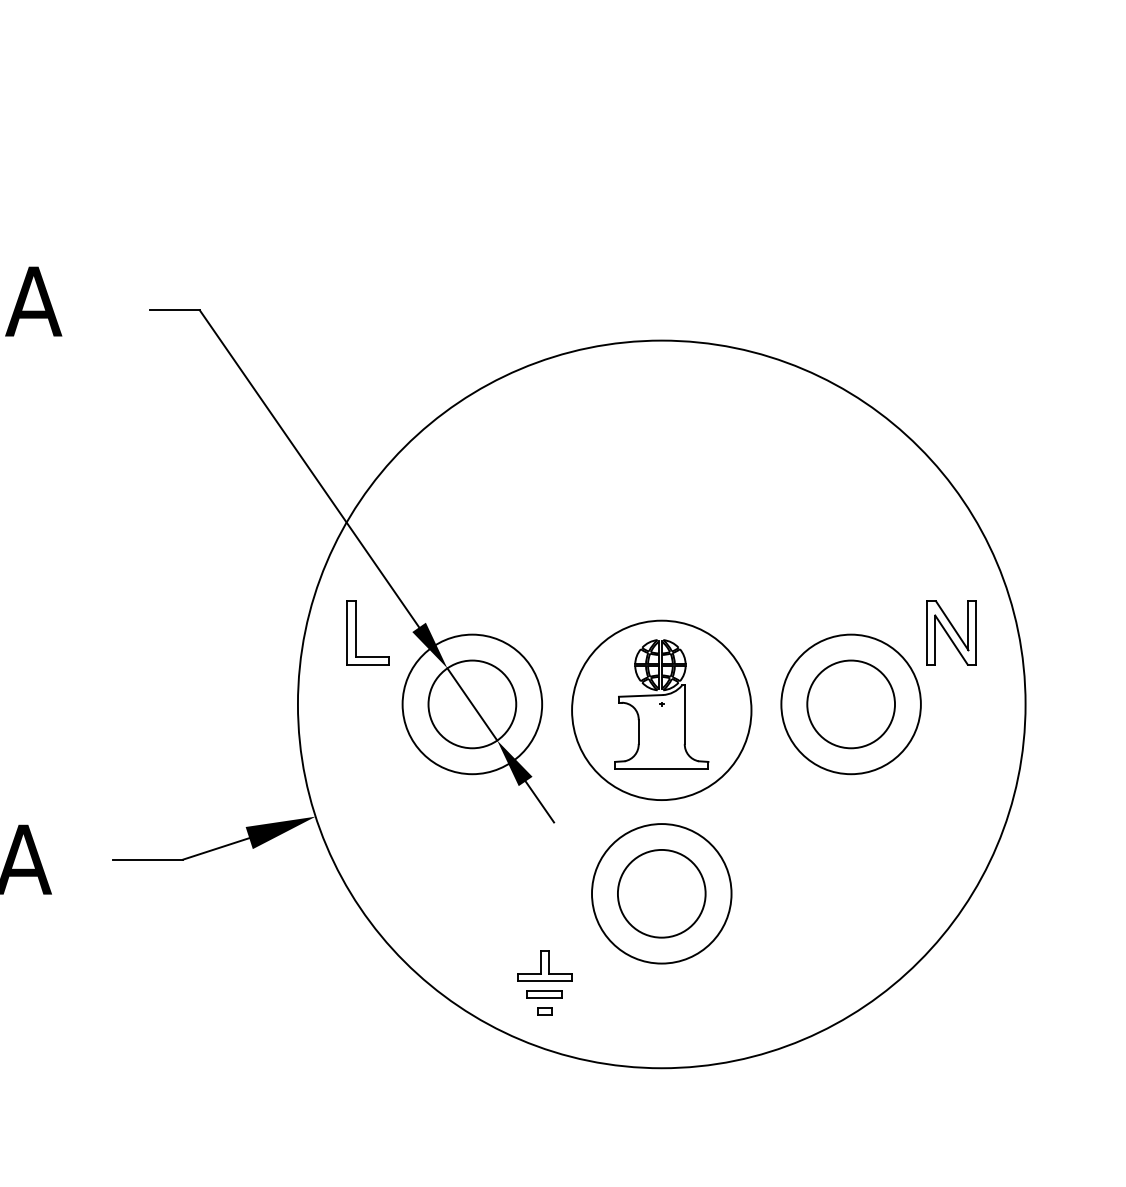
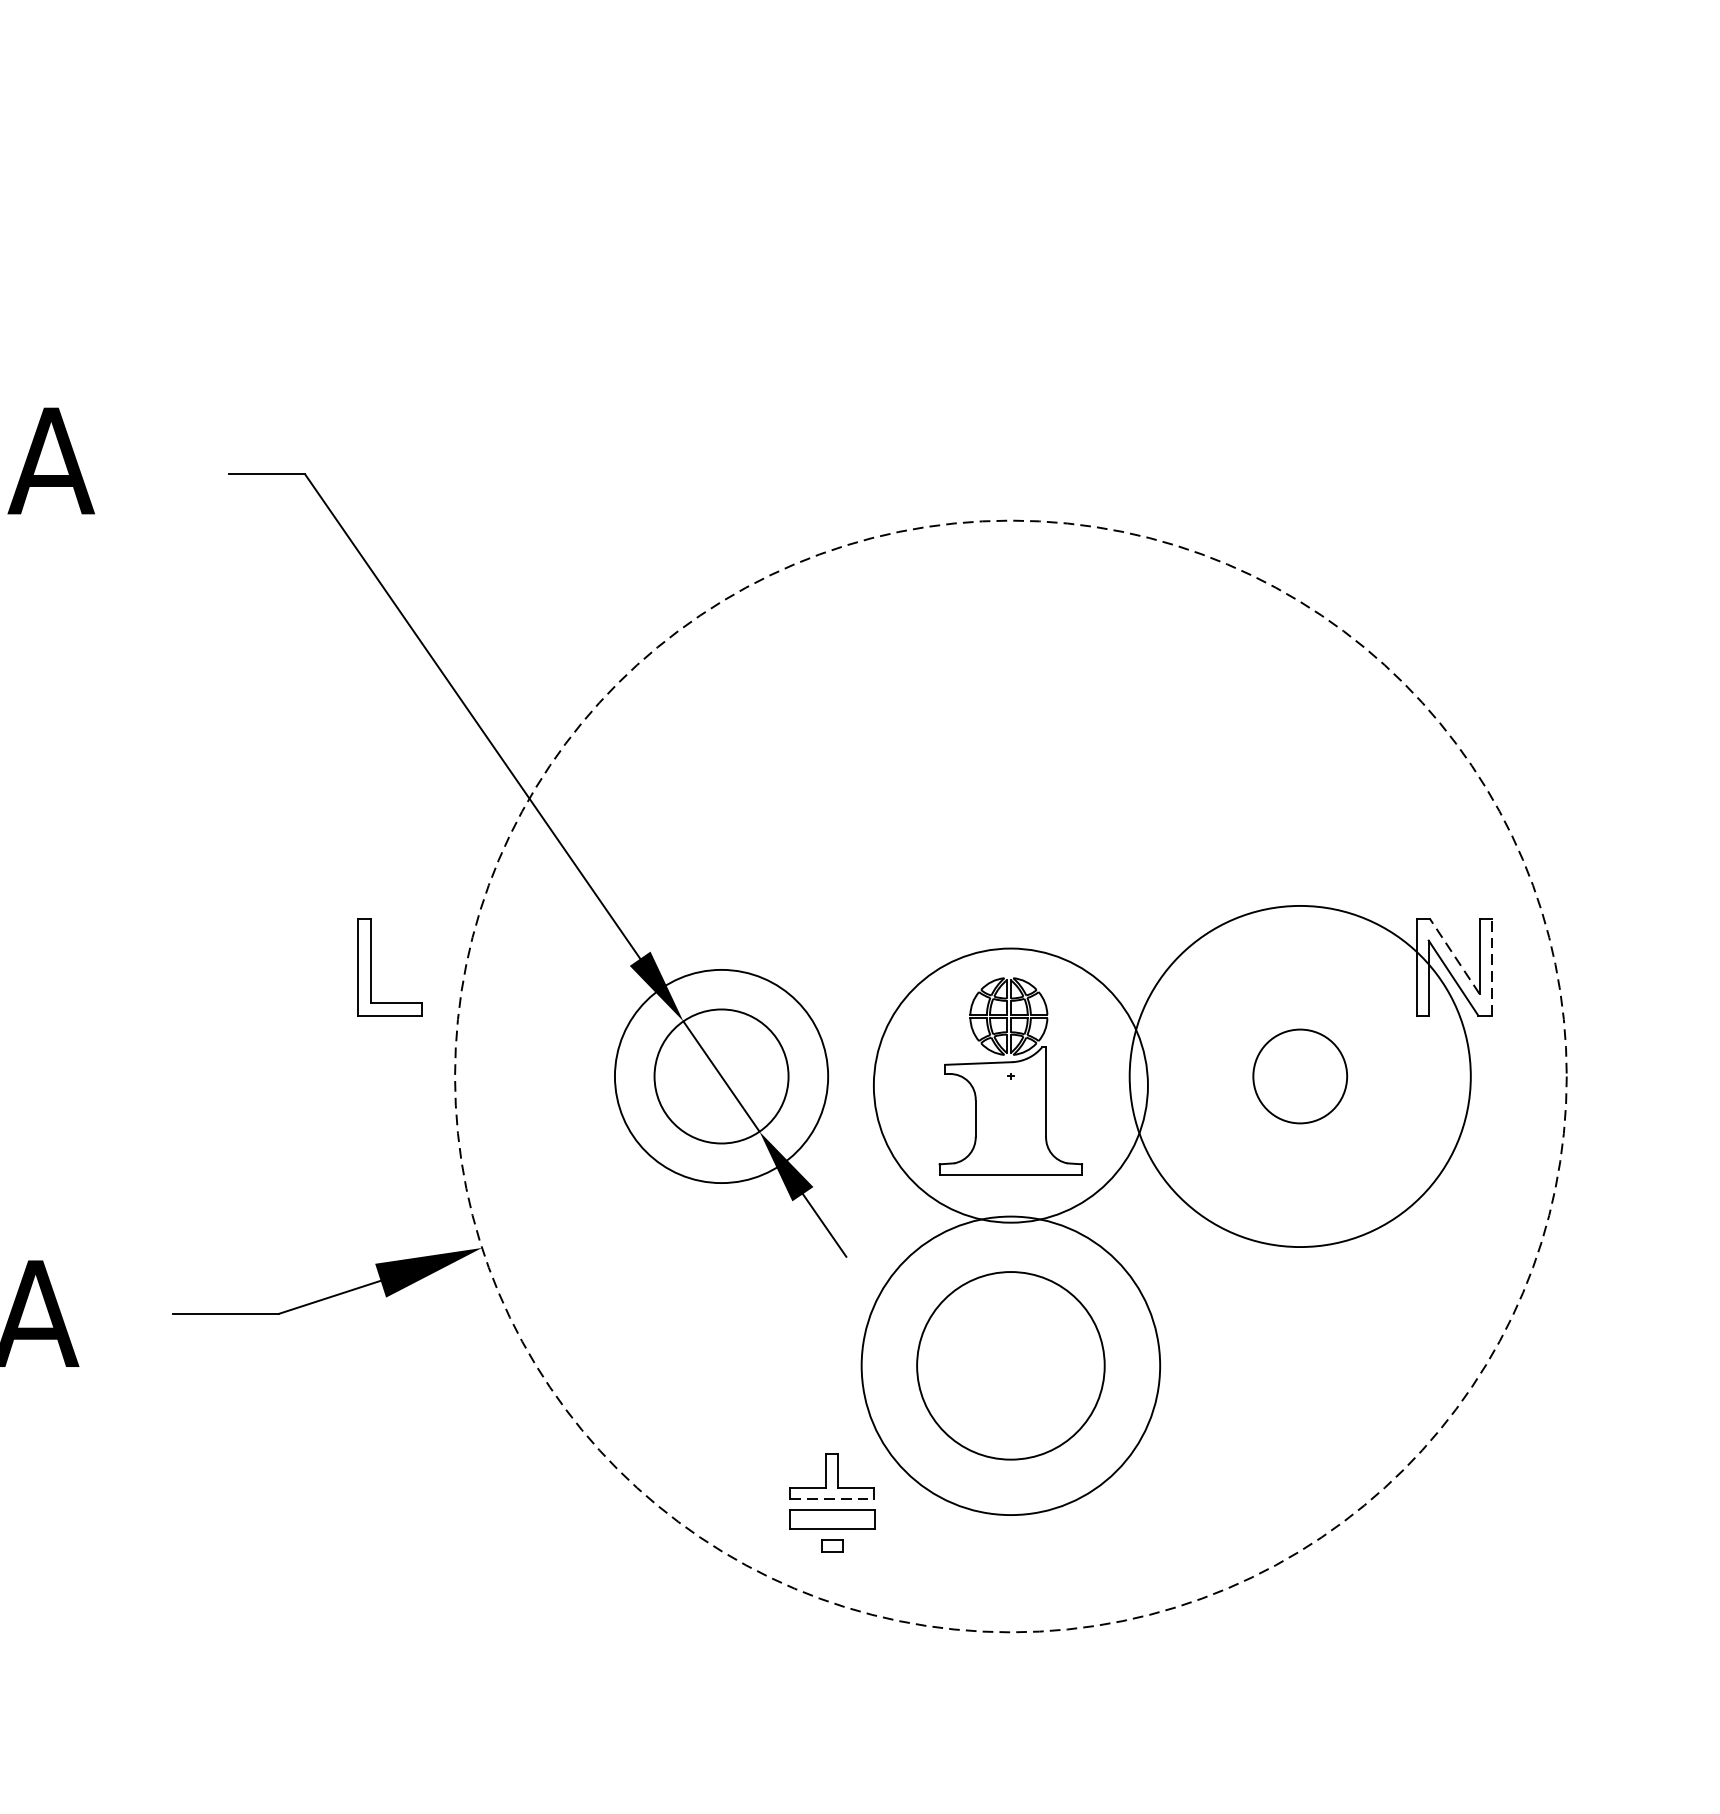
line: (951, 625) -> (1453, 955), solid -> dashed
part: (356, 632) -> (371, 966), moved
line: (976, 632) -> (1491, 966), solid -> dashed
circle: (661, 704) -> (1010, 1076), solid -> dashed
circle: (850, 704) -> (1299, 1076), size x1.6
circle: (851, 704) -> (1300, 1076), size x0.7
circle: (661, 893) -> (1010, 1365), size x1.4
circle: (661, 893) -> (1010, 1365), size x1.4
line: (545, 981) -> (833, 1499), solid -> dashed
part: (544, 994) -> (831, 1519), size x1.6

